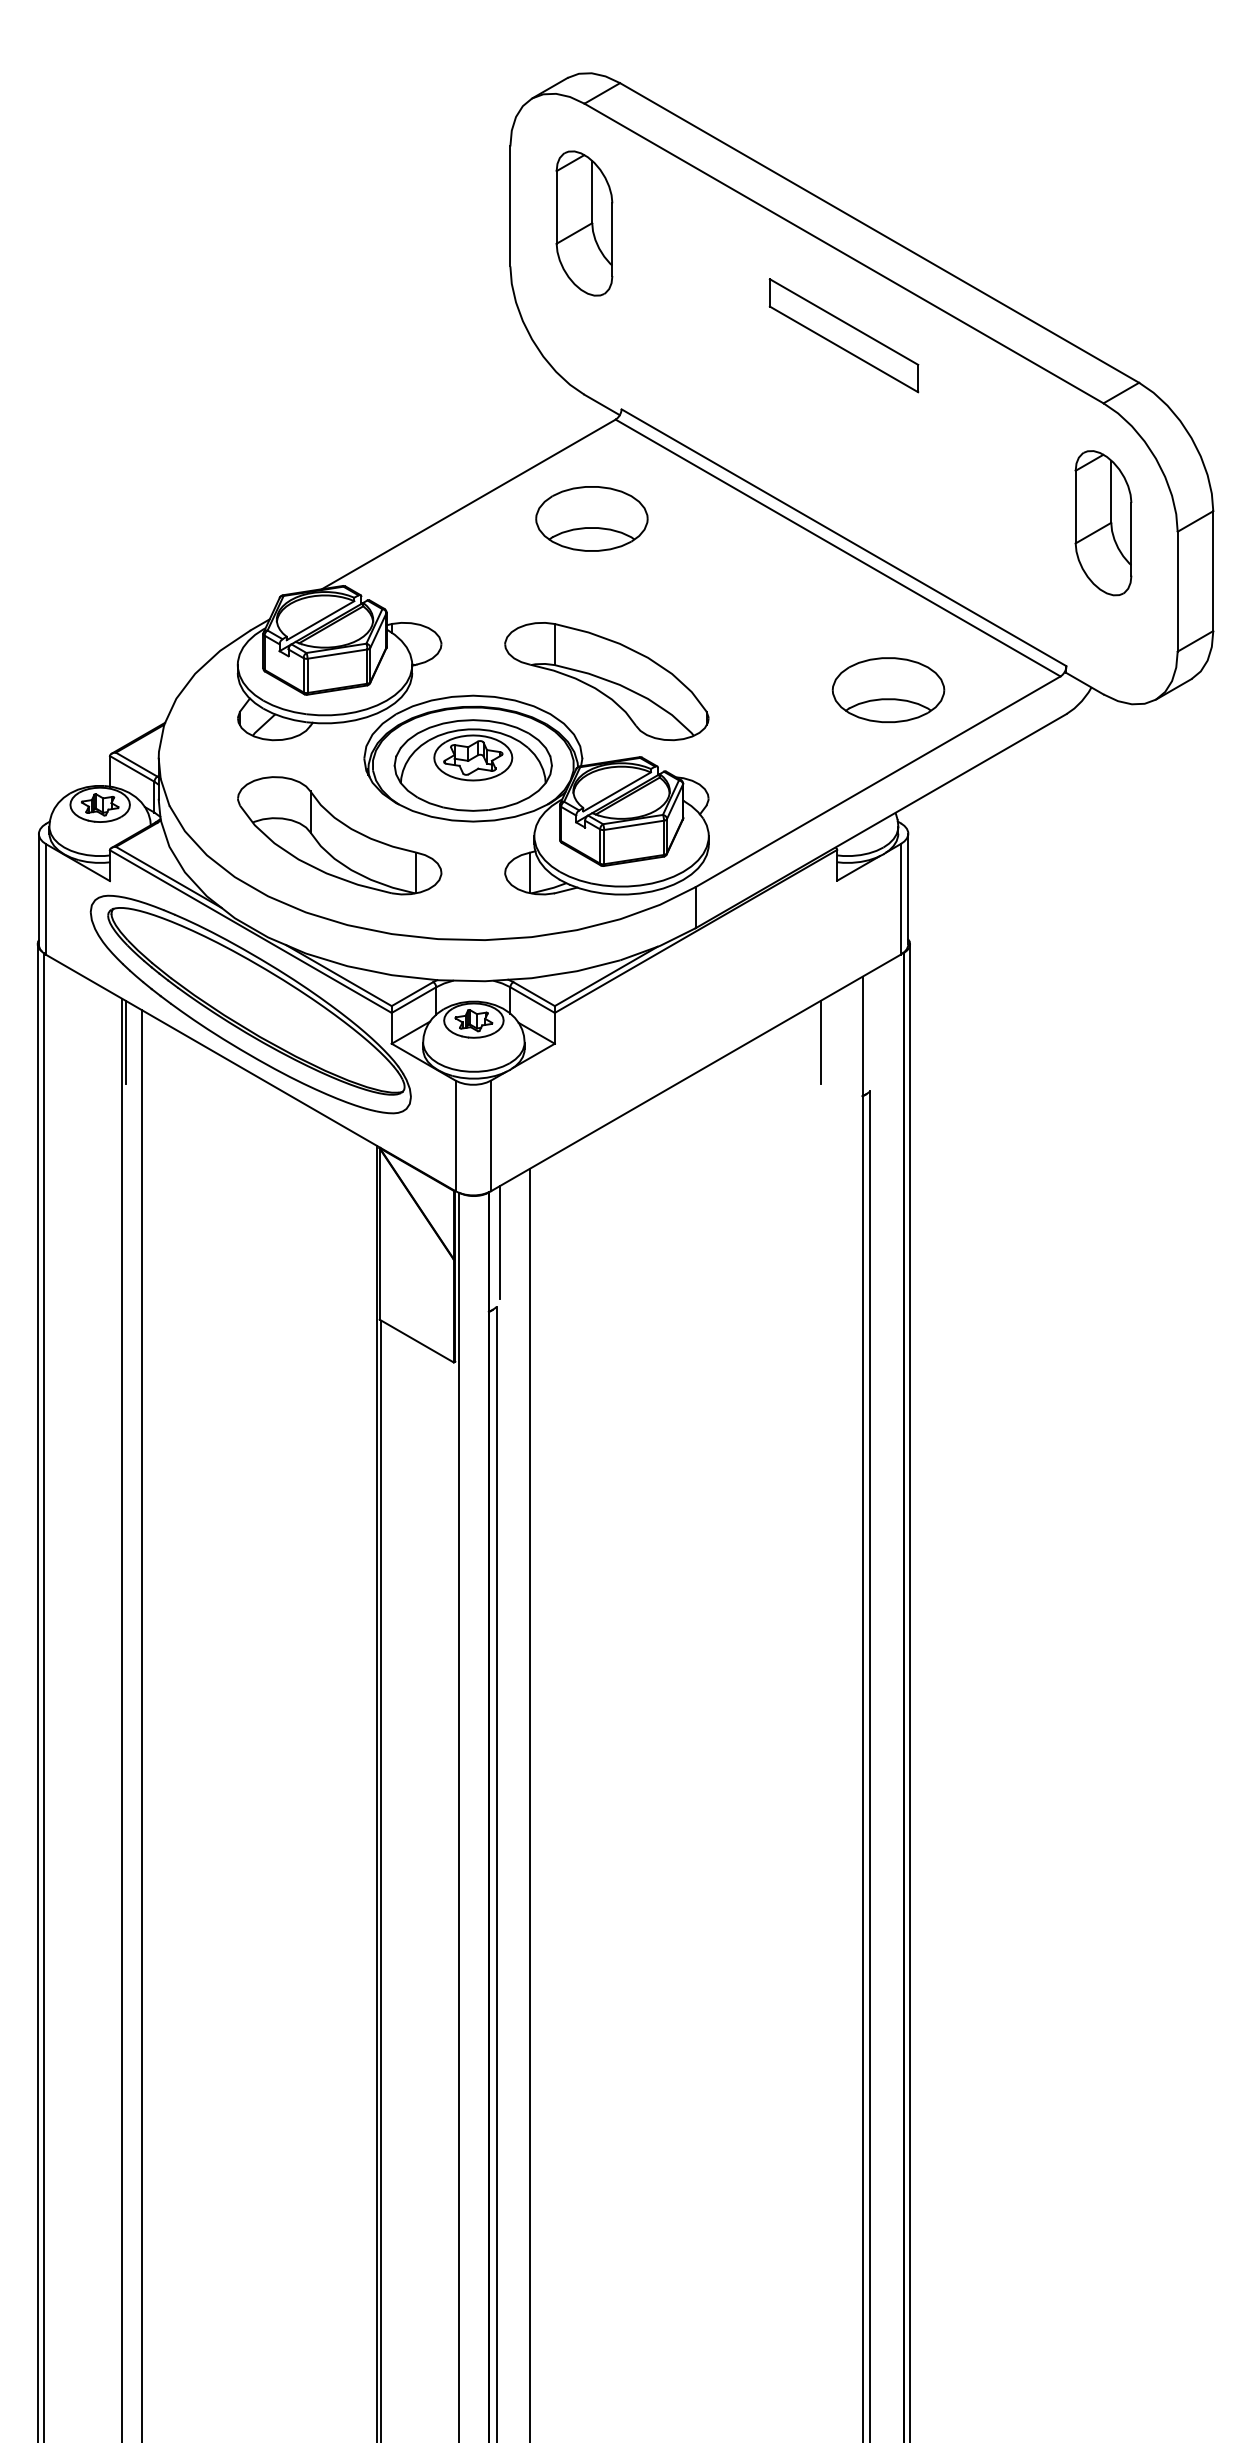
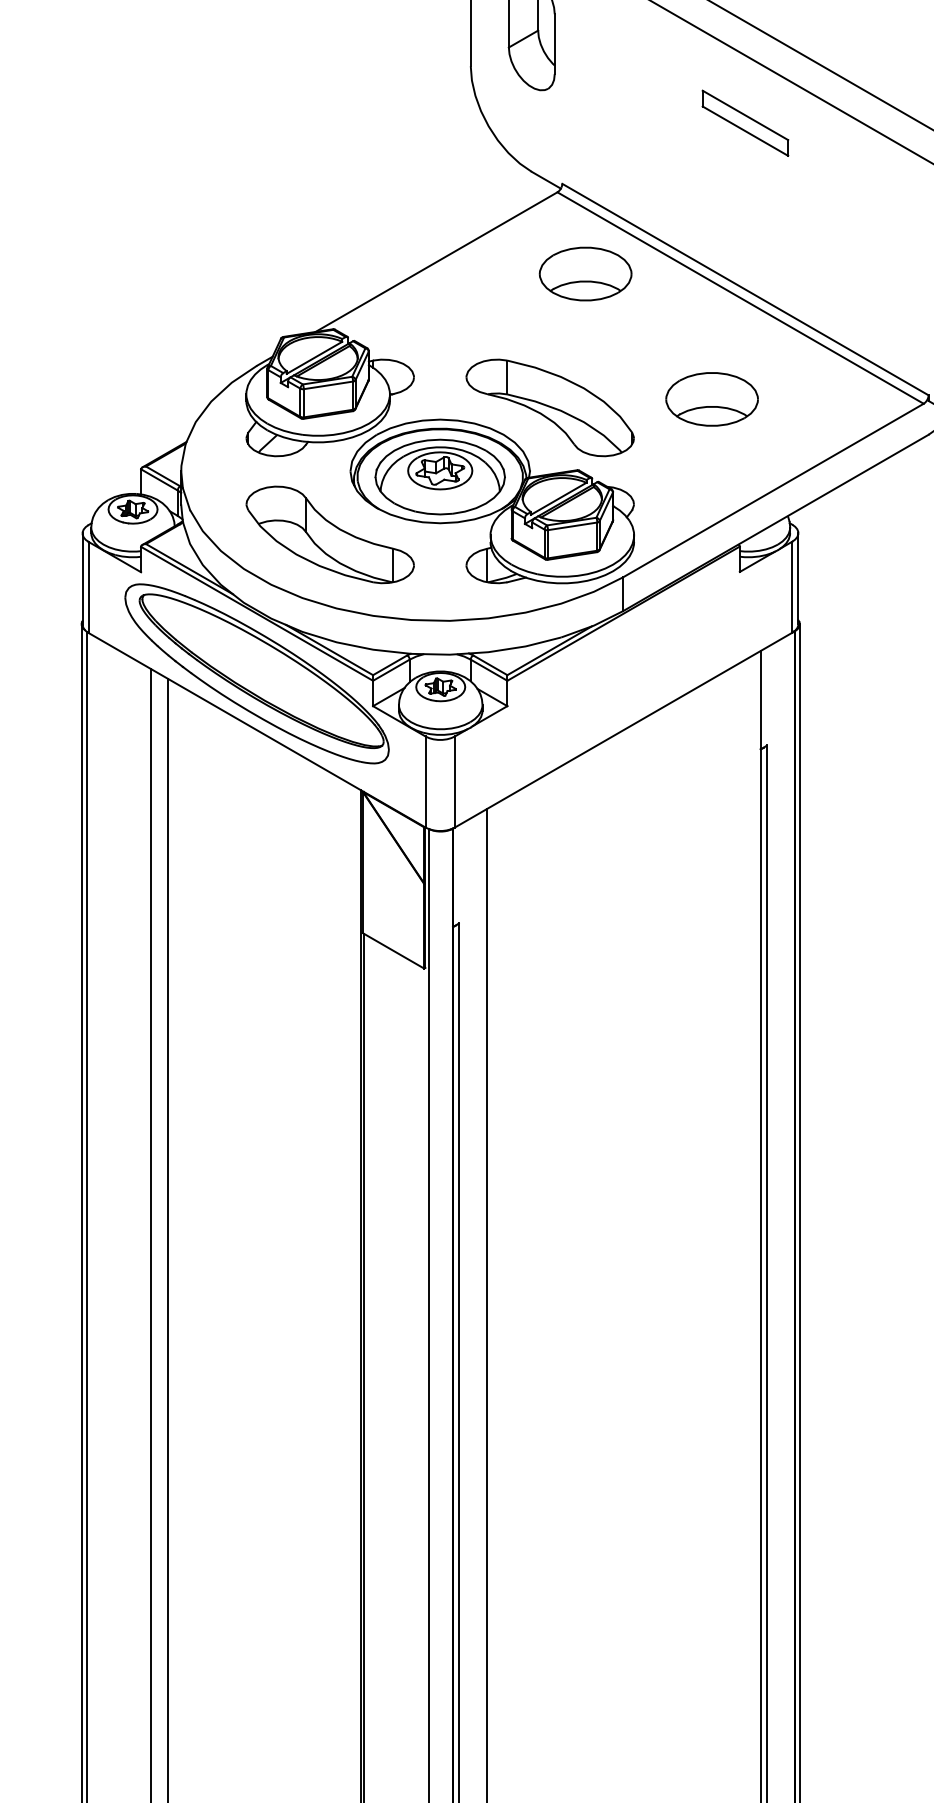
part: (843, 335) -> (745, 123), size x0.7
part: (591, 518) -> (585, 273), moved
part: (888, 690) -> (712, 399), moved
line: (821, 1041) -> (726, 704), removed
line: (126, 1042) -> (154, 705), removed
line: (500, 1242) -> (462, 869), removed

